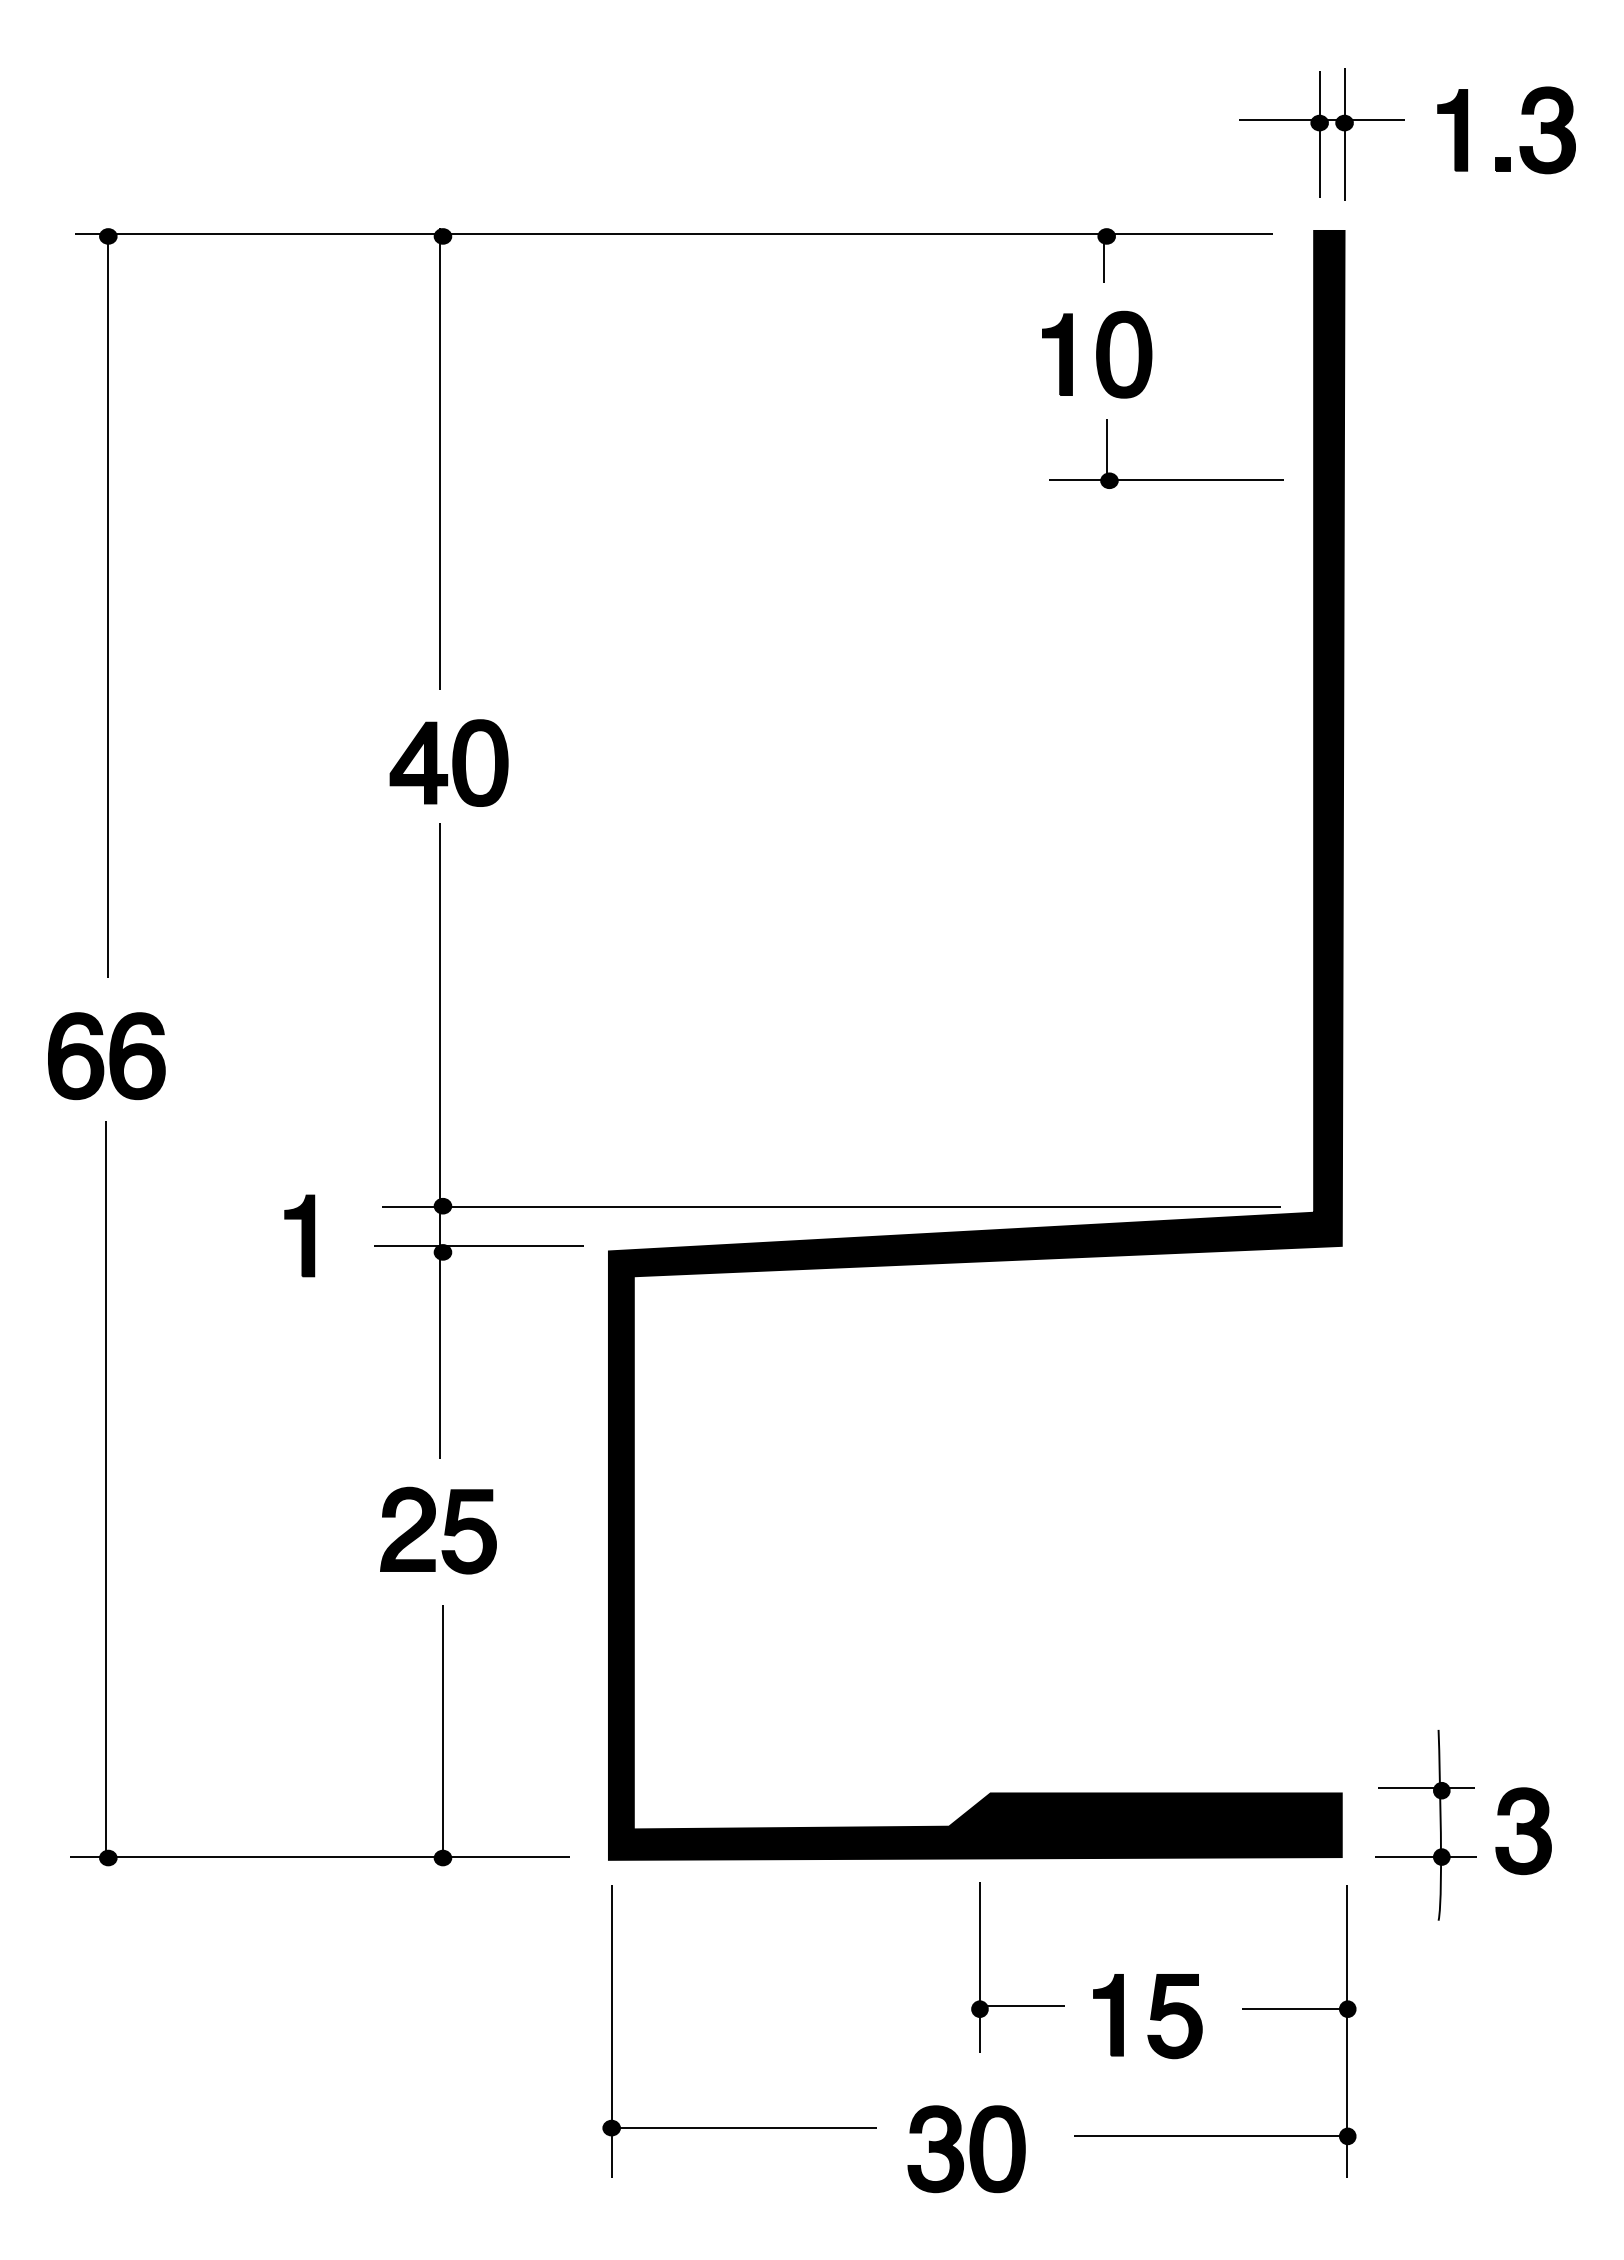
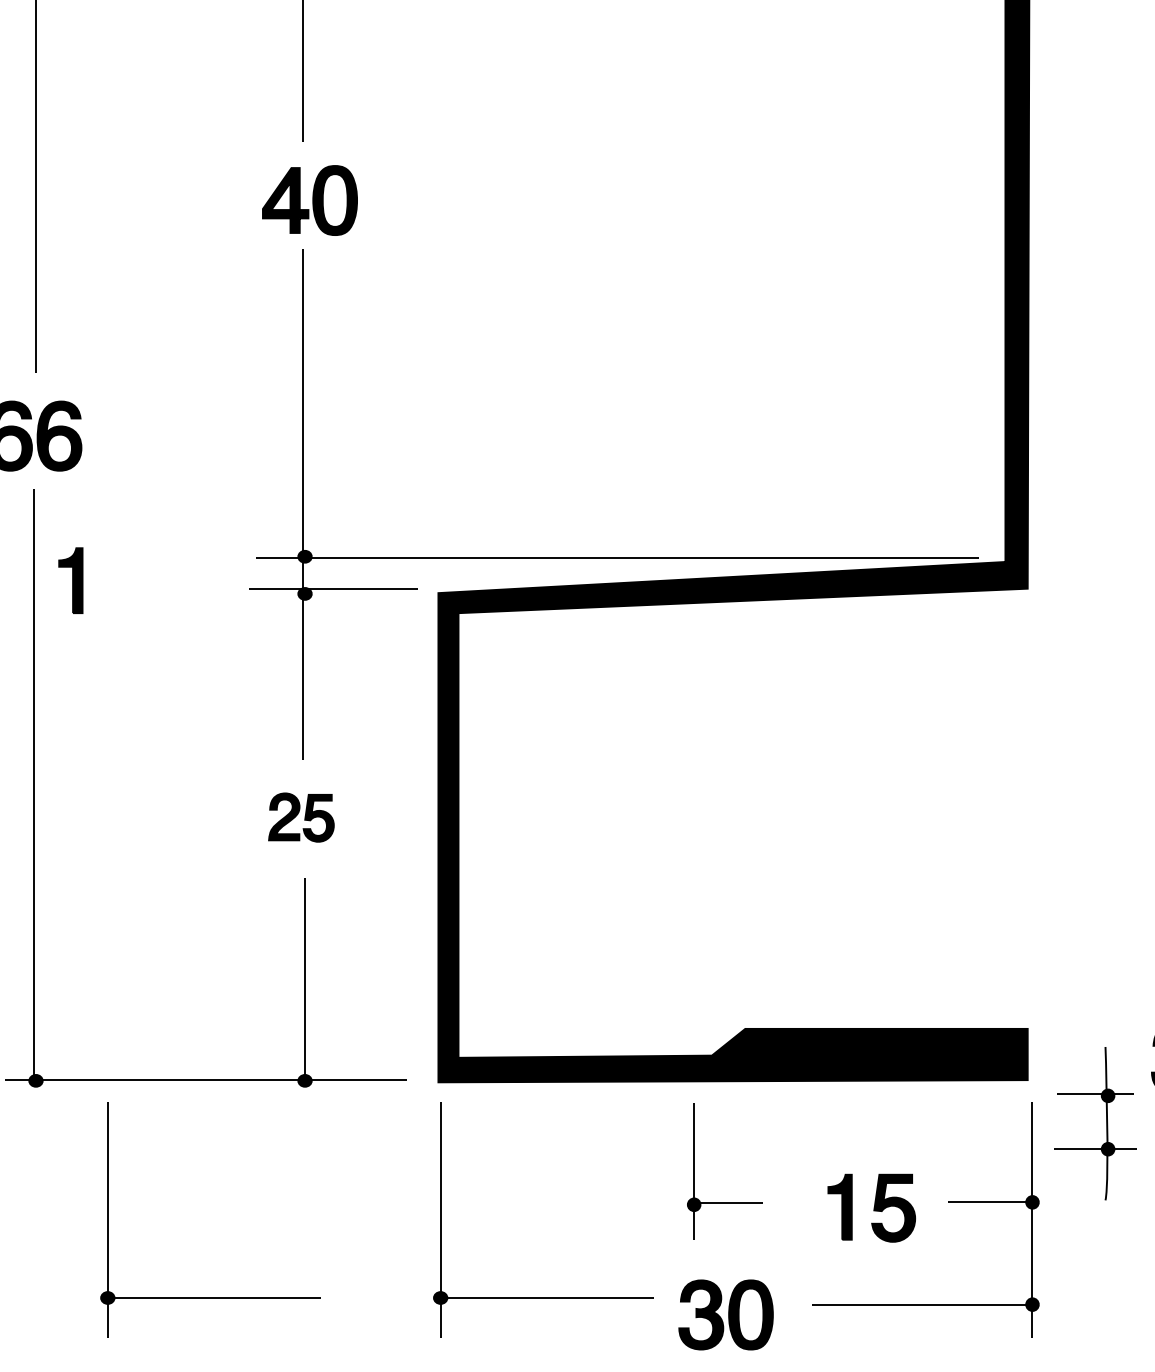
part: (299, 1235) -> (70, 580), moved
part: (438, 1530) -> (301, 817), size x0.7
part: (1439, 1825) -> (1106, 1123), moved
part: (980, 1967) -> (694, 1171), moved
part: (325, 2127) -> (210, 1297), added

